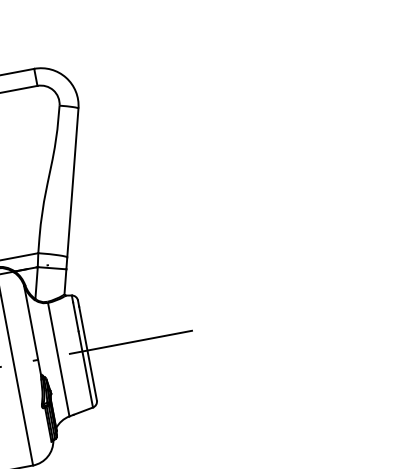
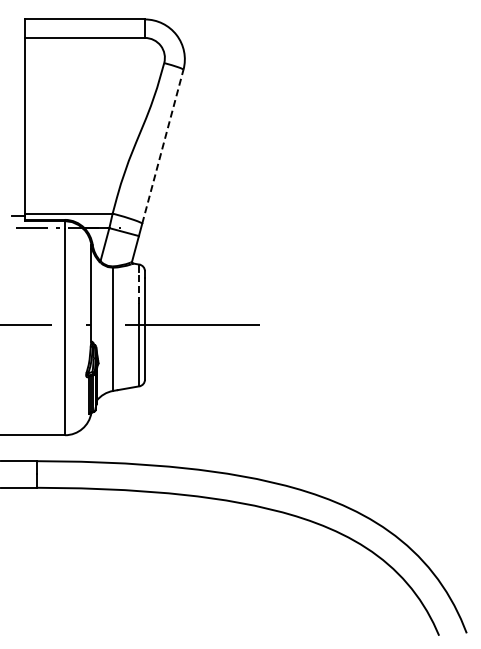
line: (72, 182) -> (162, 146), solid -> dashed
line: (75, 316) -> (139, 287), solid -> dashed

